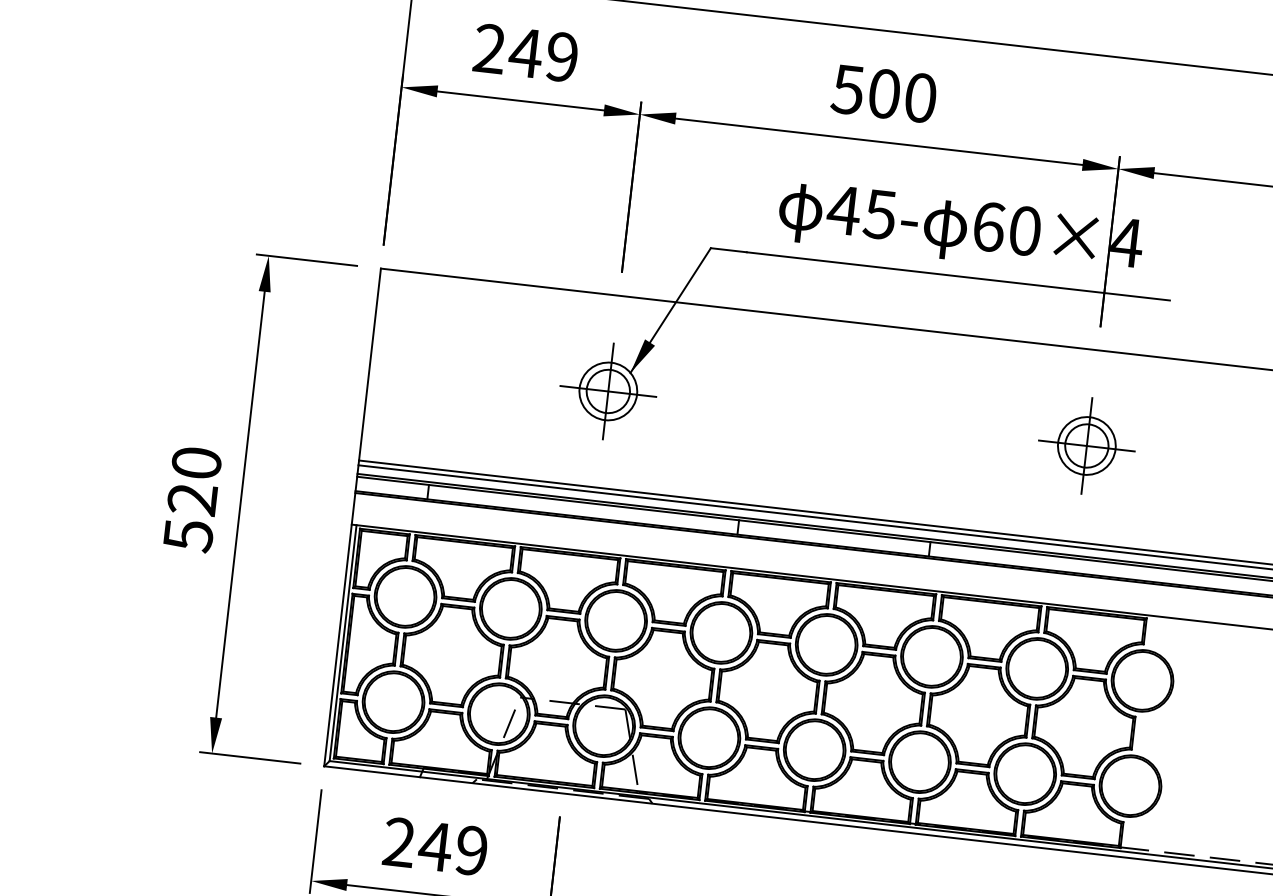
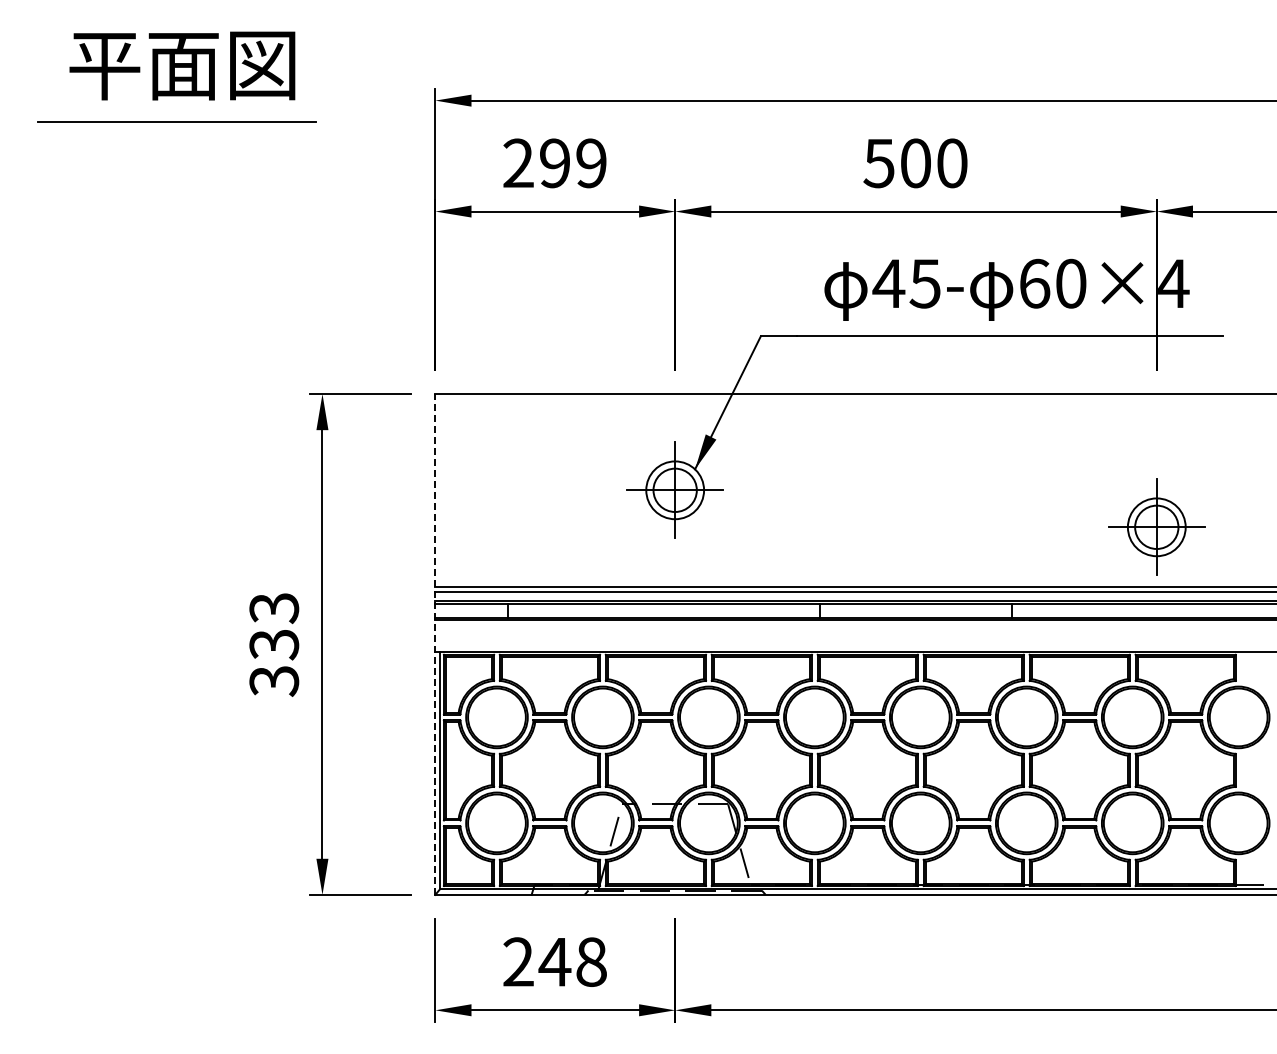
text: (525, 53) -> (554, 163), 249 -> 299
part: (1086, 445) -> (1156, 526), moved
text: (192, 499) -> (274, 644), 520 -> 333
line: (352, 516) -> (435, 643), solid -> dashed
text: (471, 850) -> (591, 961), 249 -> 248

